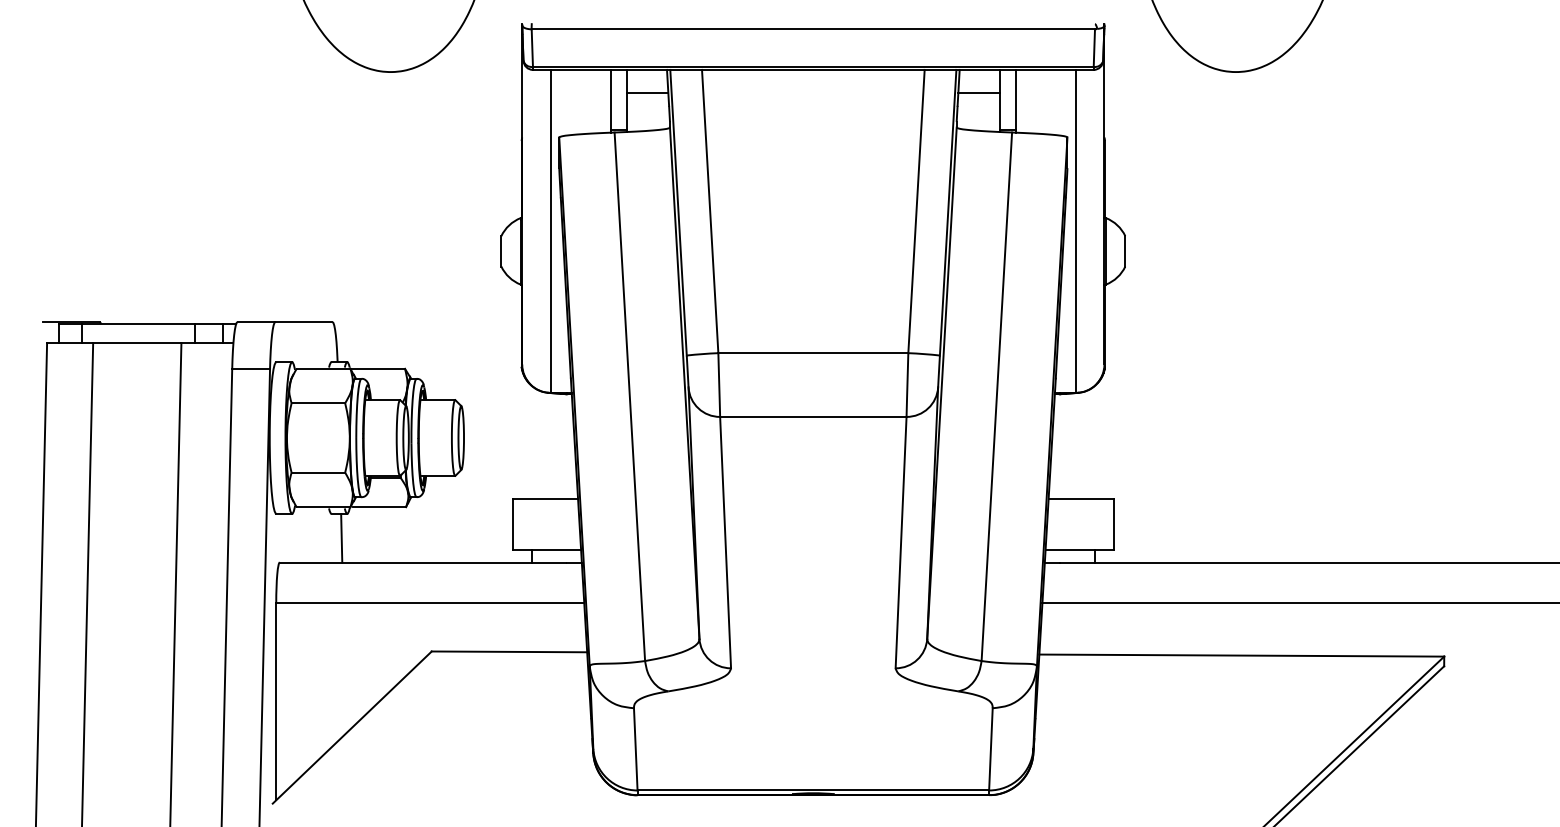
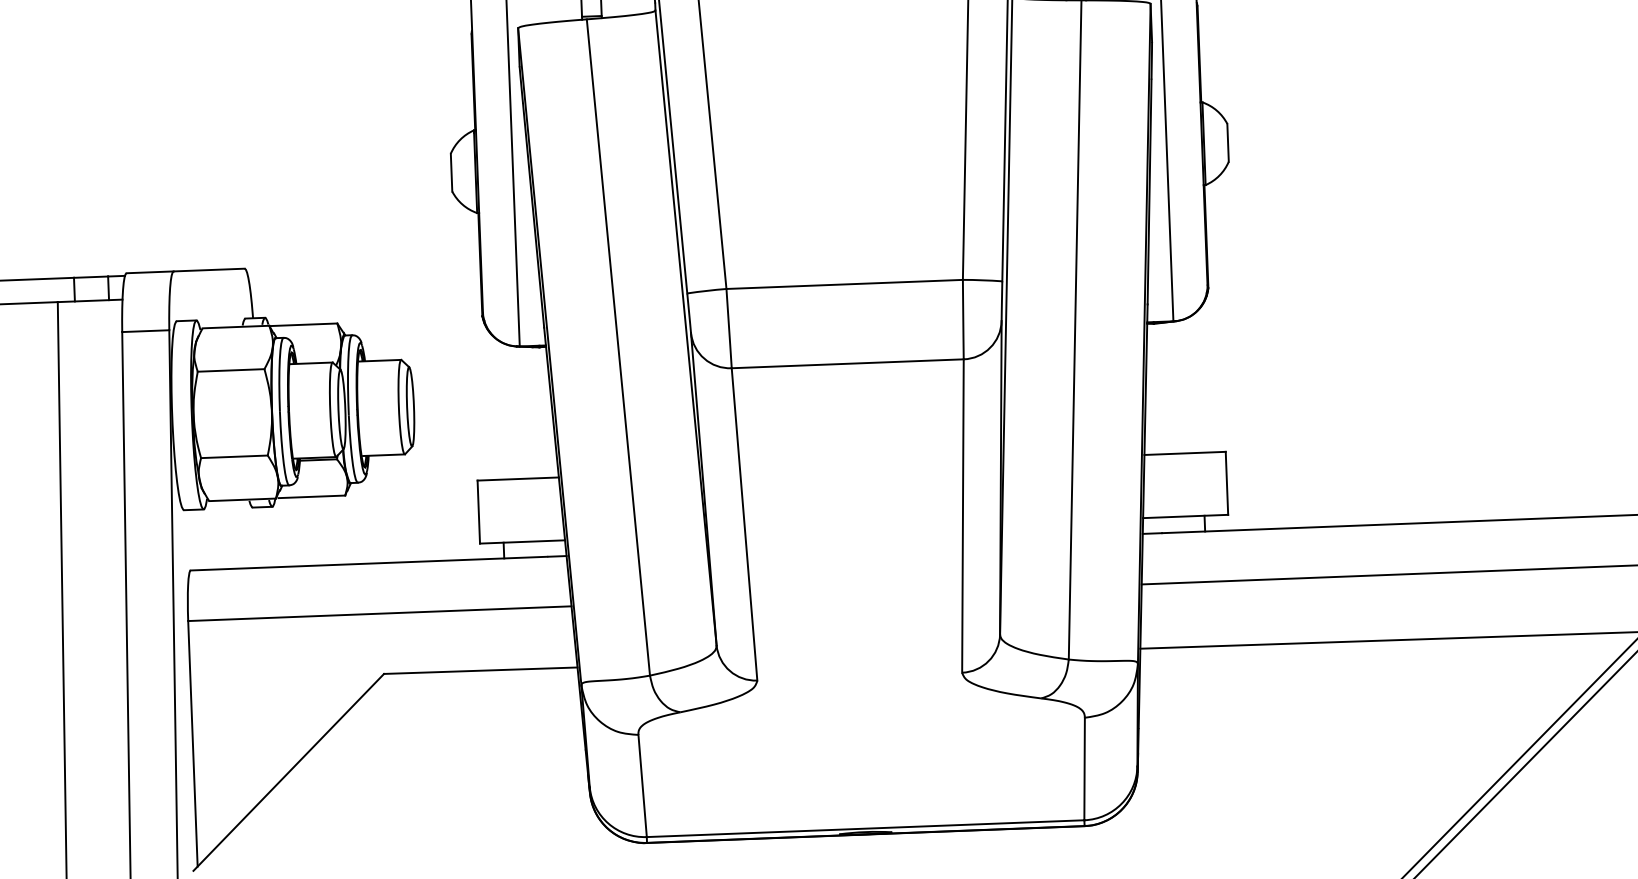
line: (341, 537) -> (266, 536), removed

